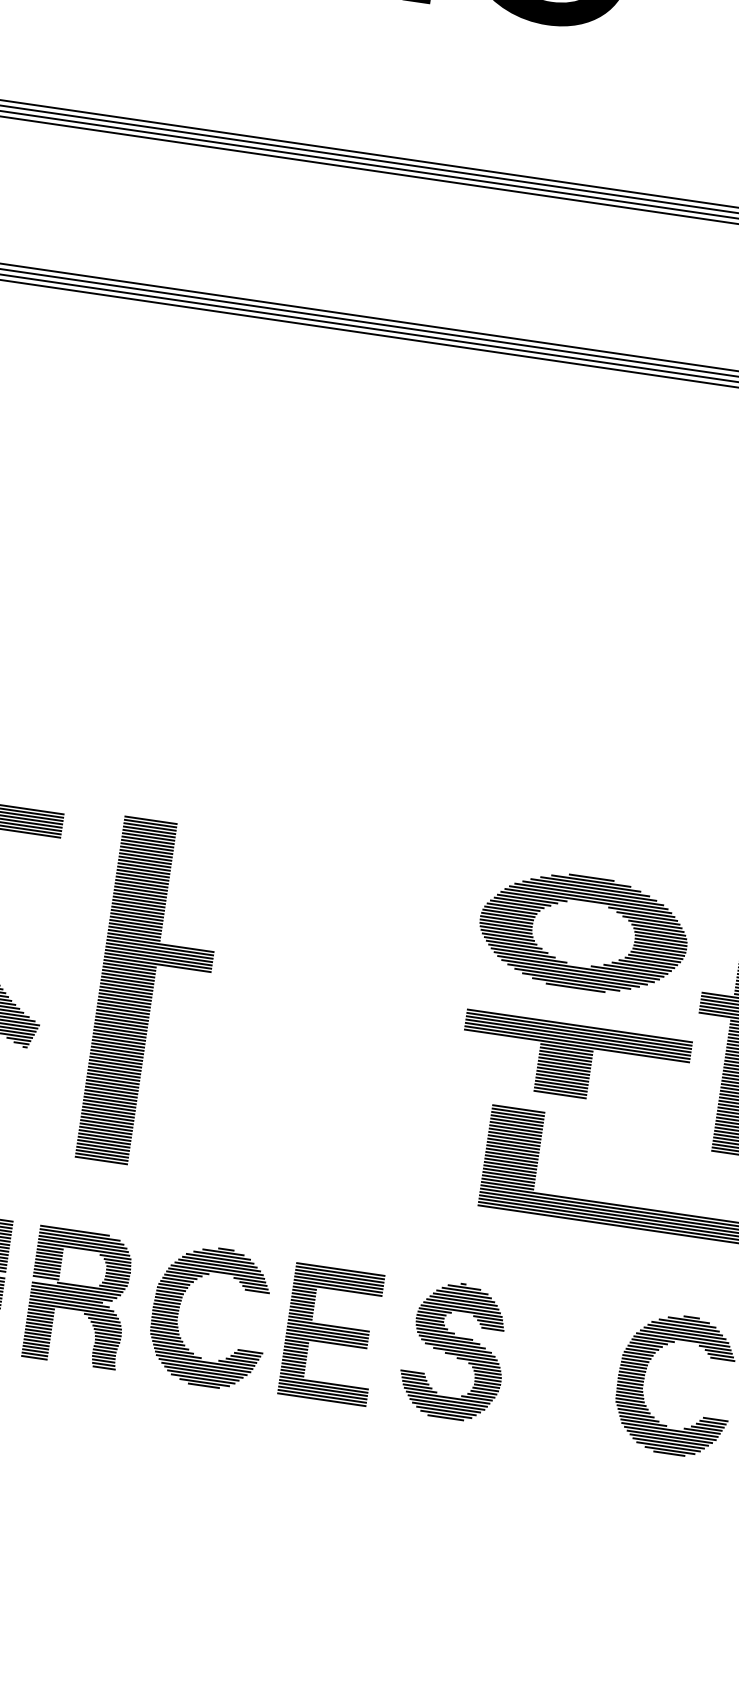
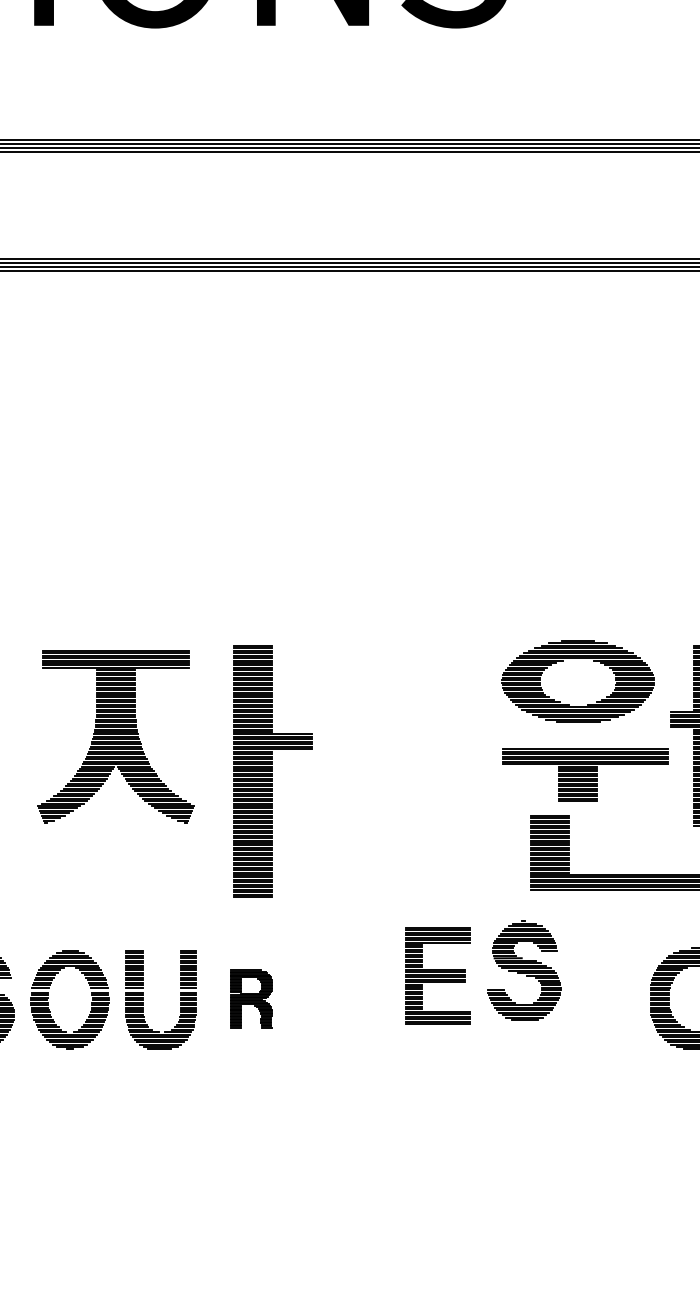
part: (78, 1297) -> (251, 998), size x0.6
part: (179, 1311) -> (325, 998), removed
part: (330, 1333) -> (437, 975), moved
part: (455, 1350) -> (524, 970), moved

